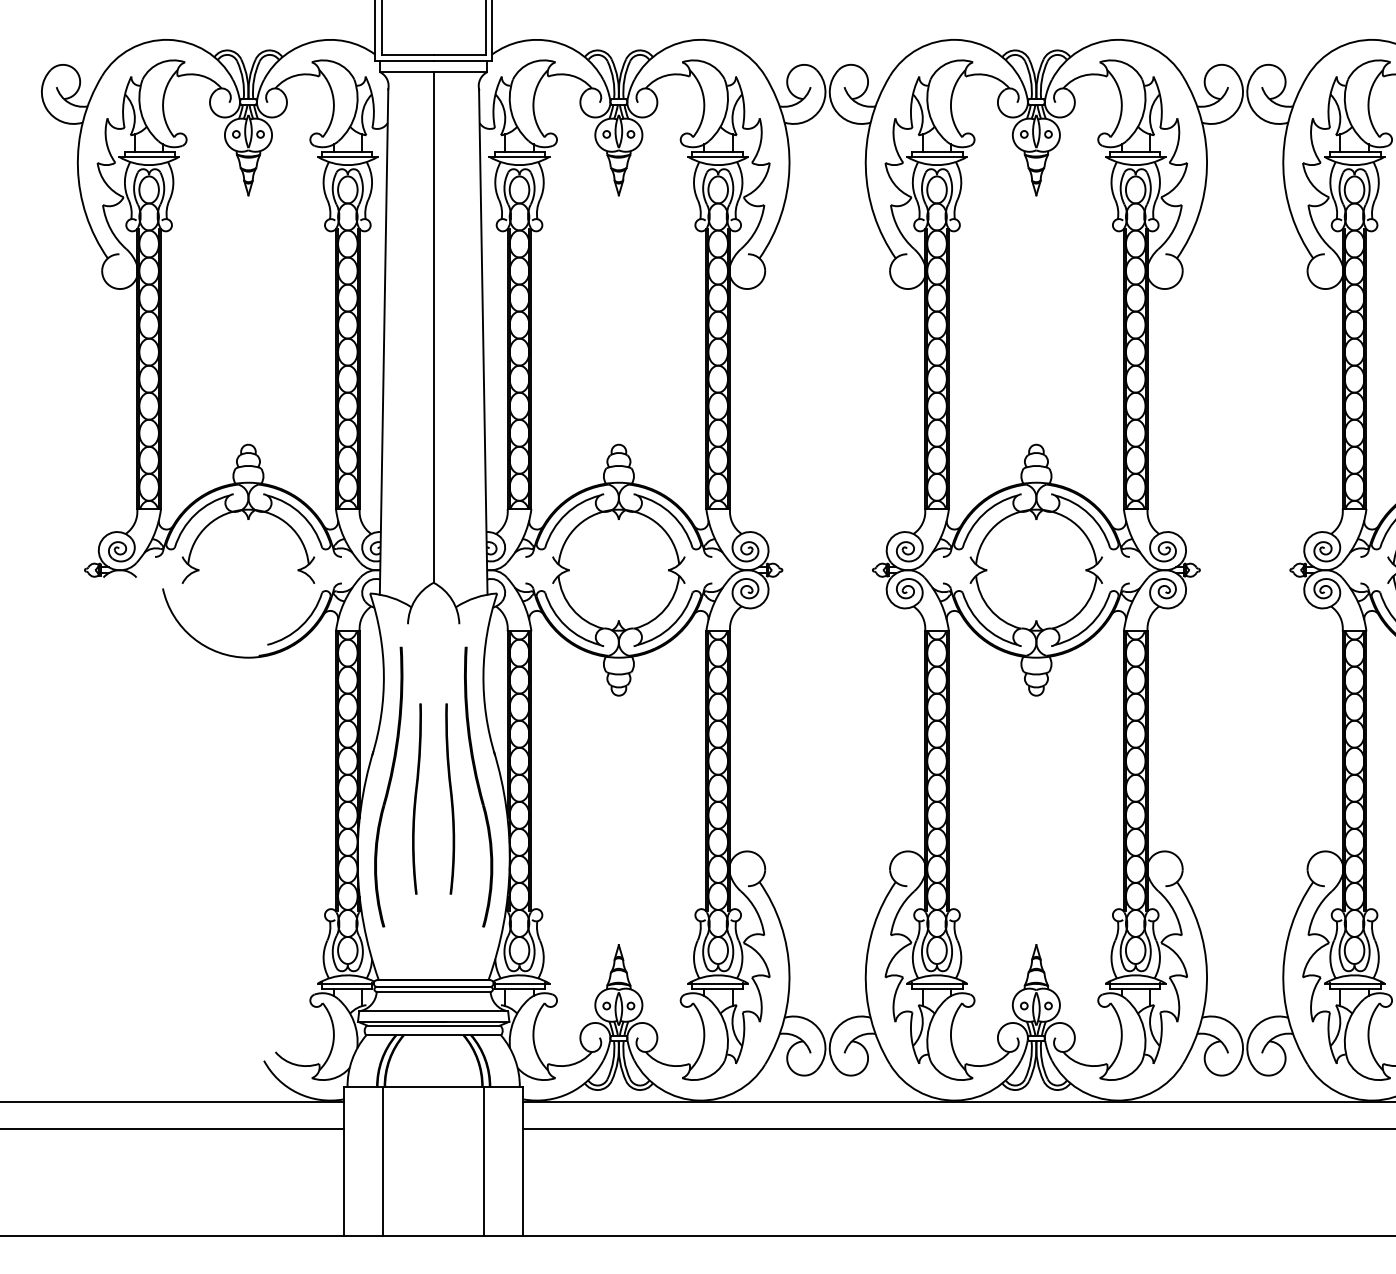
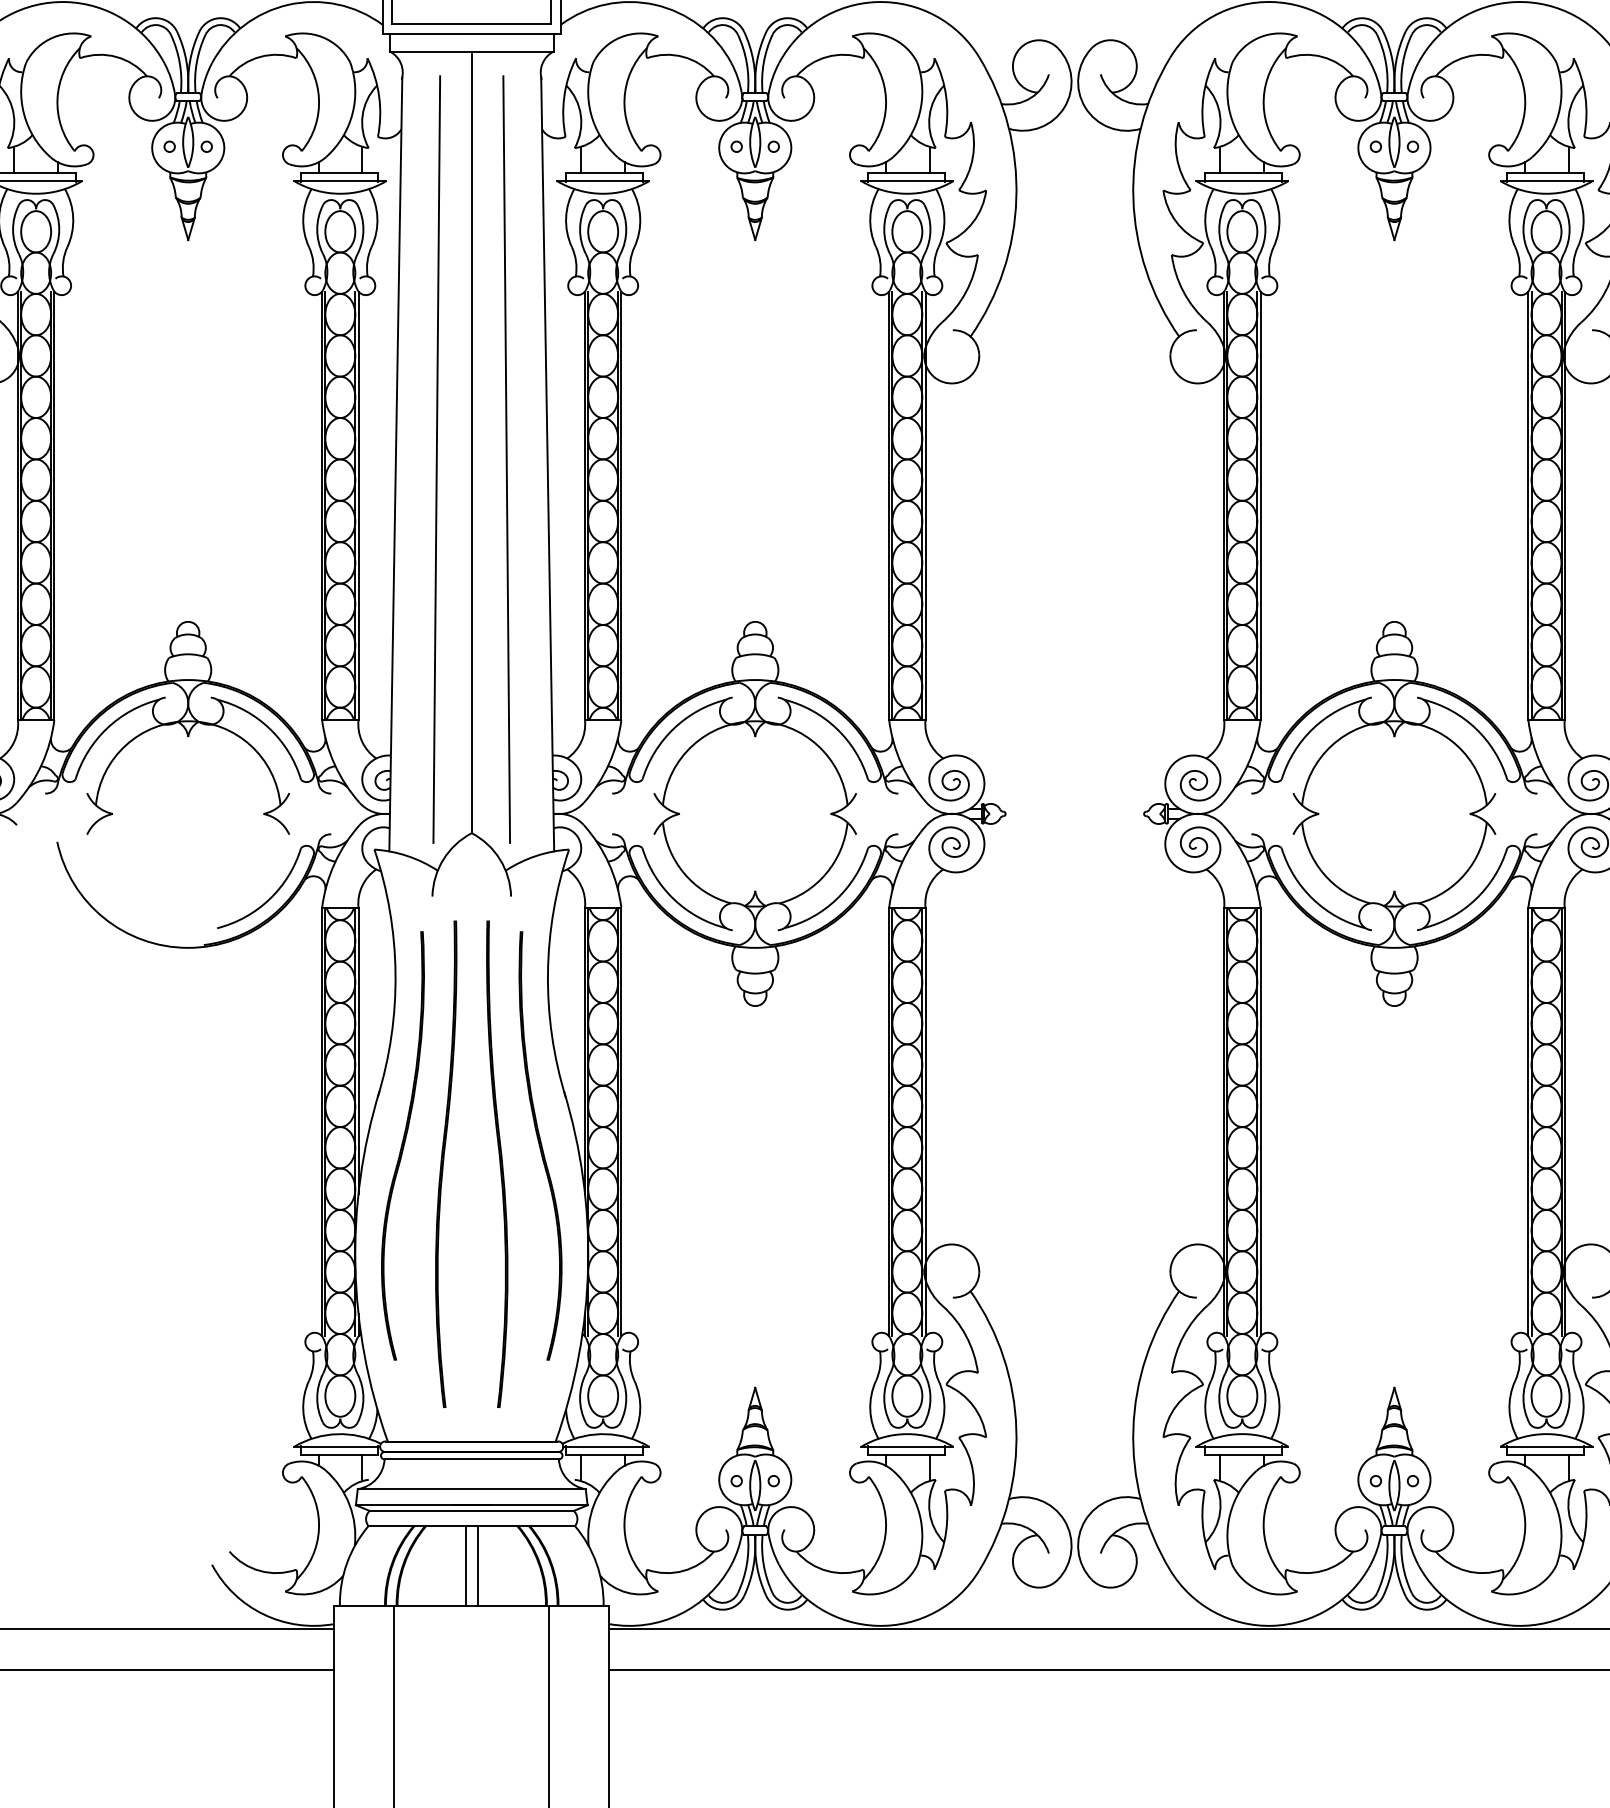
line: (410, 338) -> (436, 459), added
line: (456, 338) -> (506, 459), added
part: (416, 798) -> (445, 1163), size x1.67
part: (449, 798) -> (495, 1163), size x1.67
line: (429, 1061) -> (465, 1566), added
line: (437, 1061) -> (477, 1566), added

